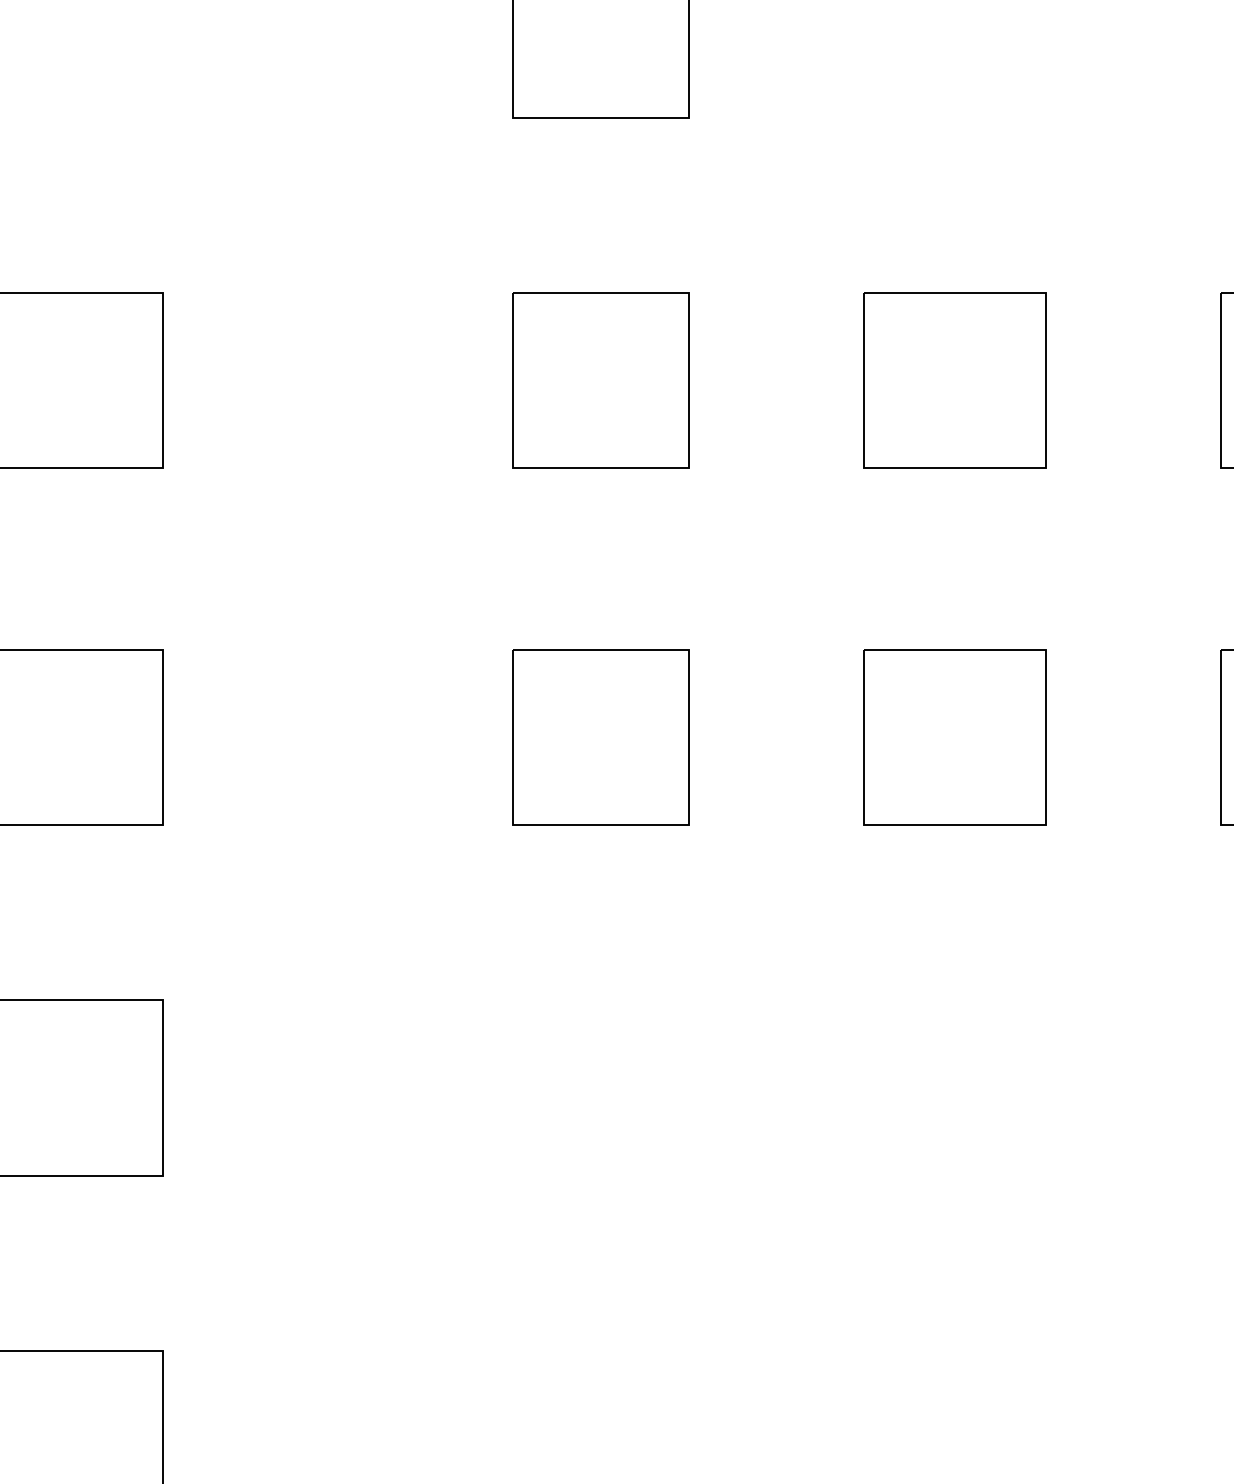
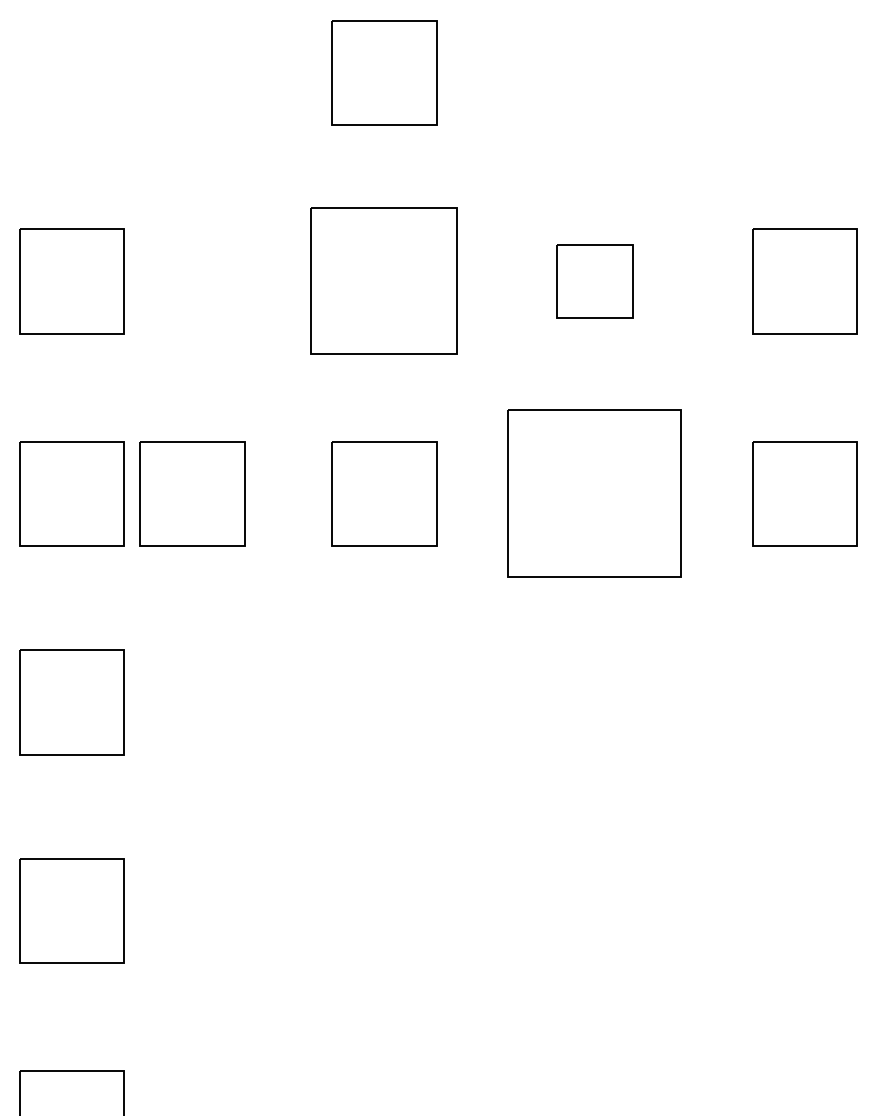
part: (601, 380) -> (384, 281), size x1.4
part: (954, 380) -> (594, 281), size x0.7
part: (278, 737) -> (192, 493), added
part: (954, 737) -> (594, 493), size x1.6

